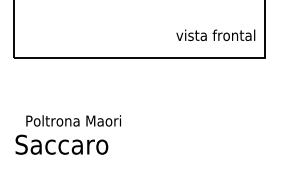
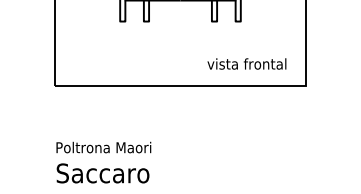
text: (215, 34) -> (246, 63), moved
text: (73, 120) -> (103, 147), moved

